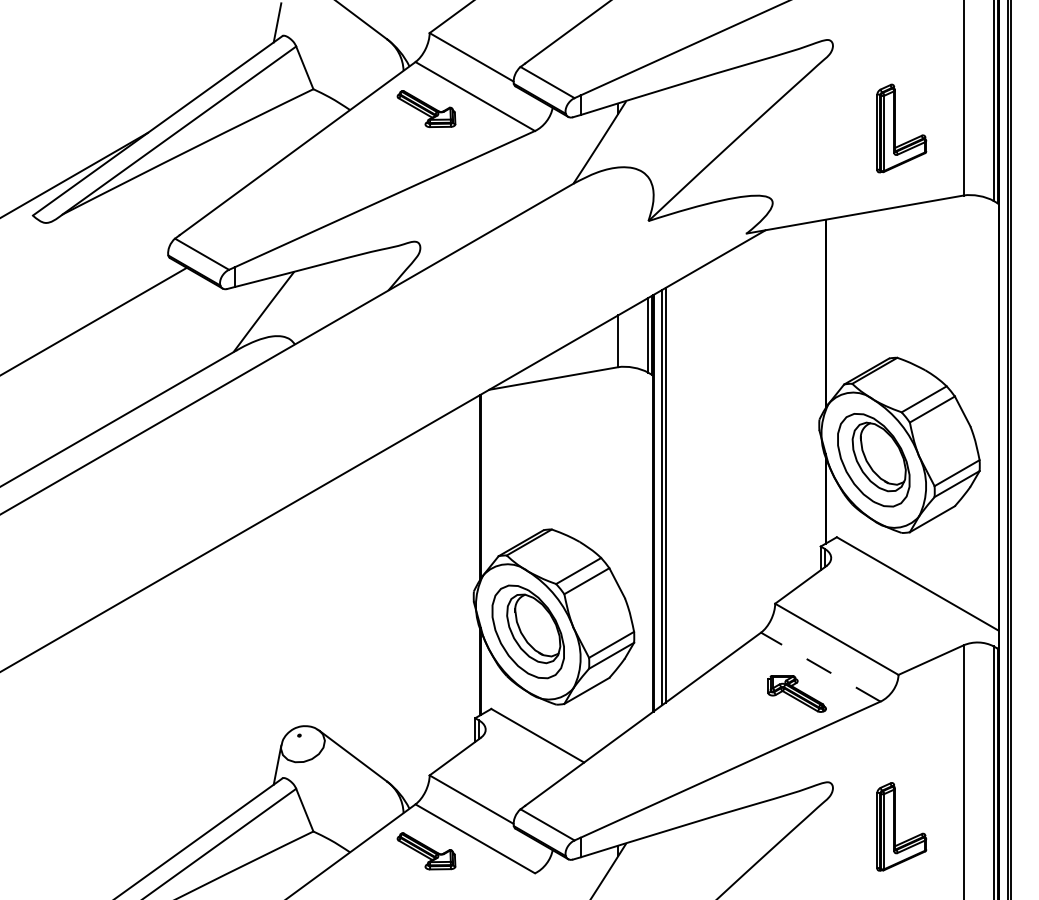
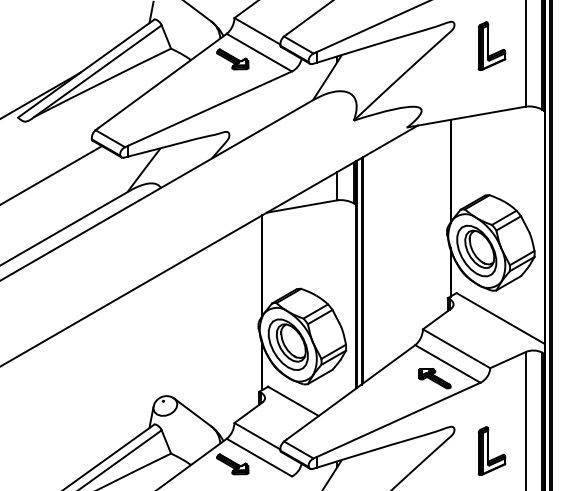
part: (900, 127) -> (491, 45), moved
line: (820, 666) -> (447, 363), dashed -> solid

